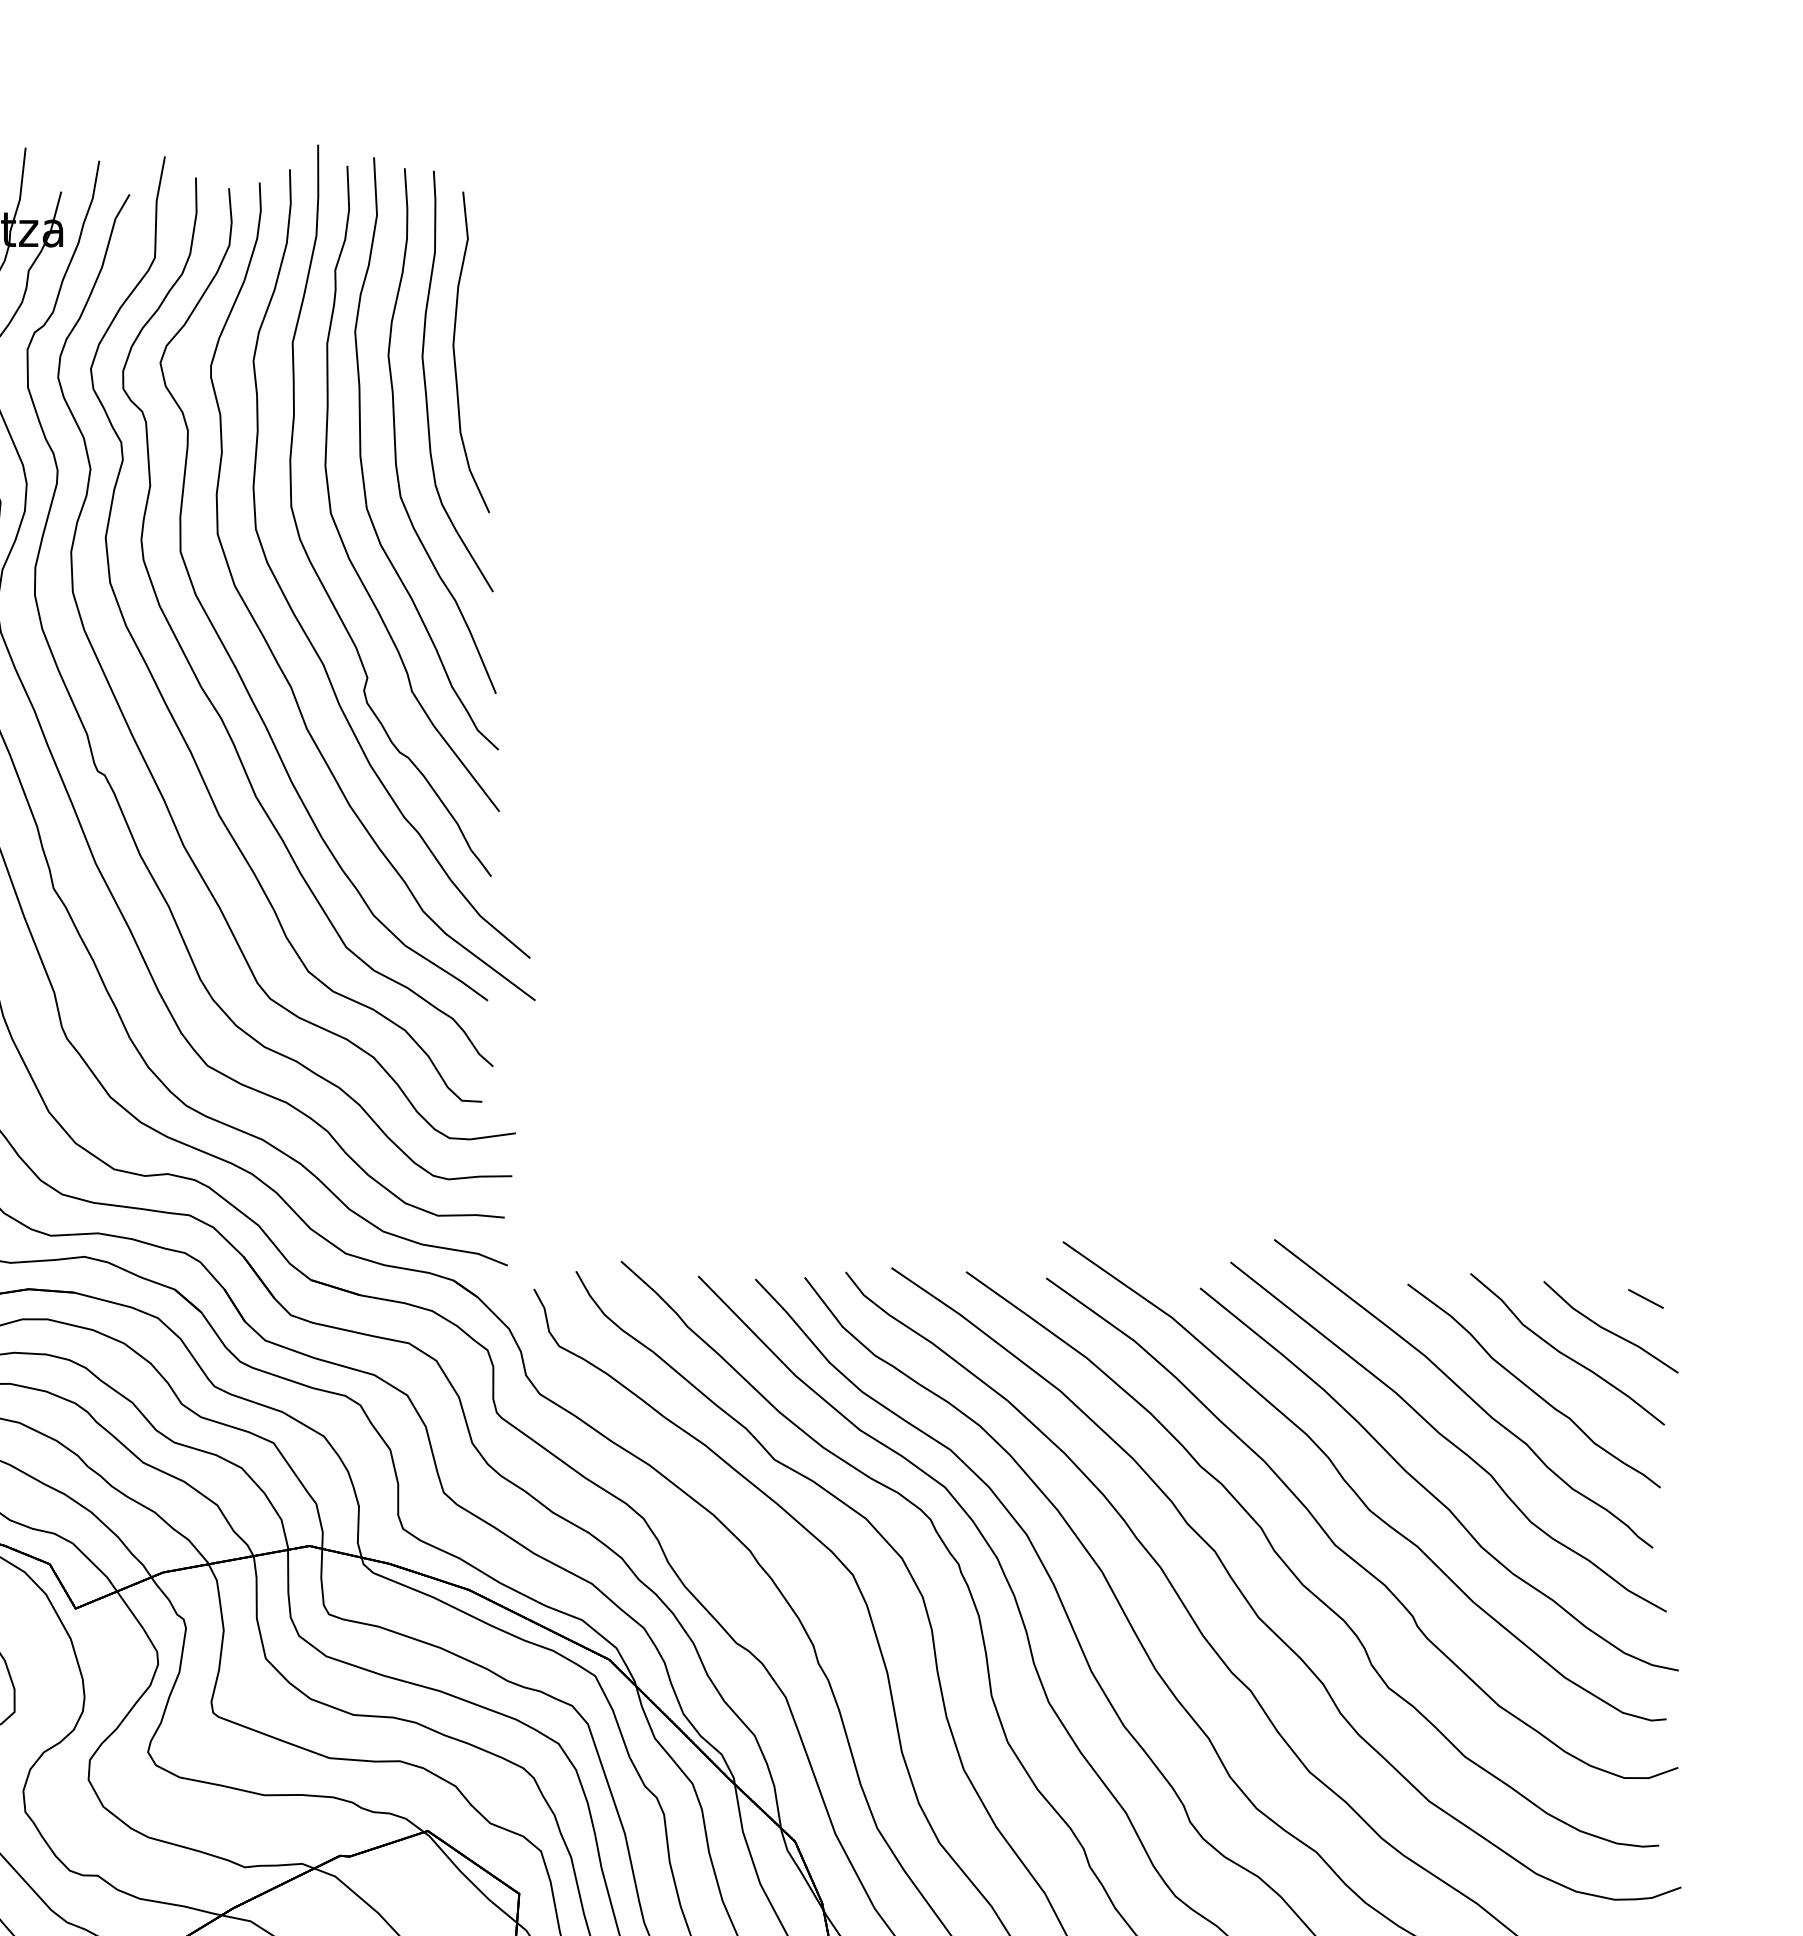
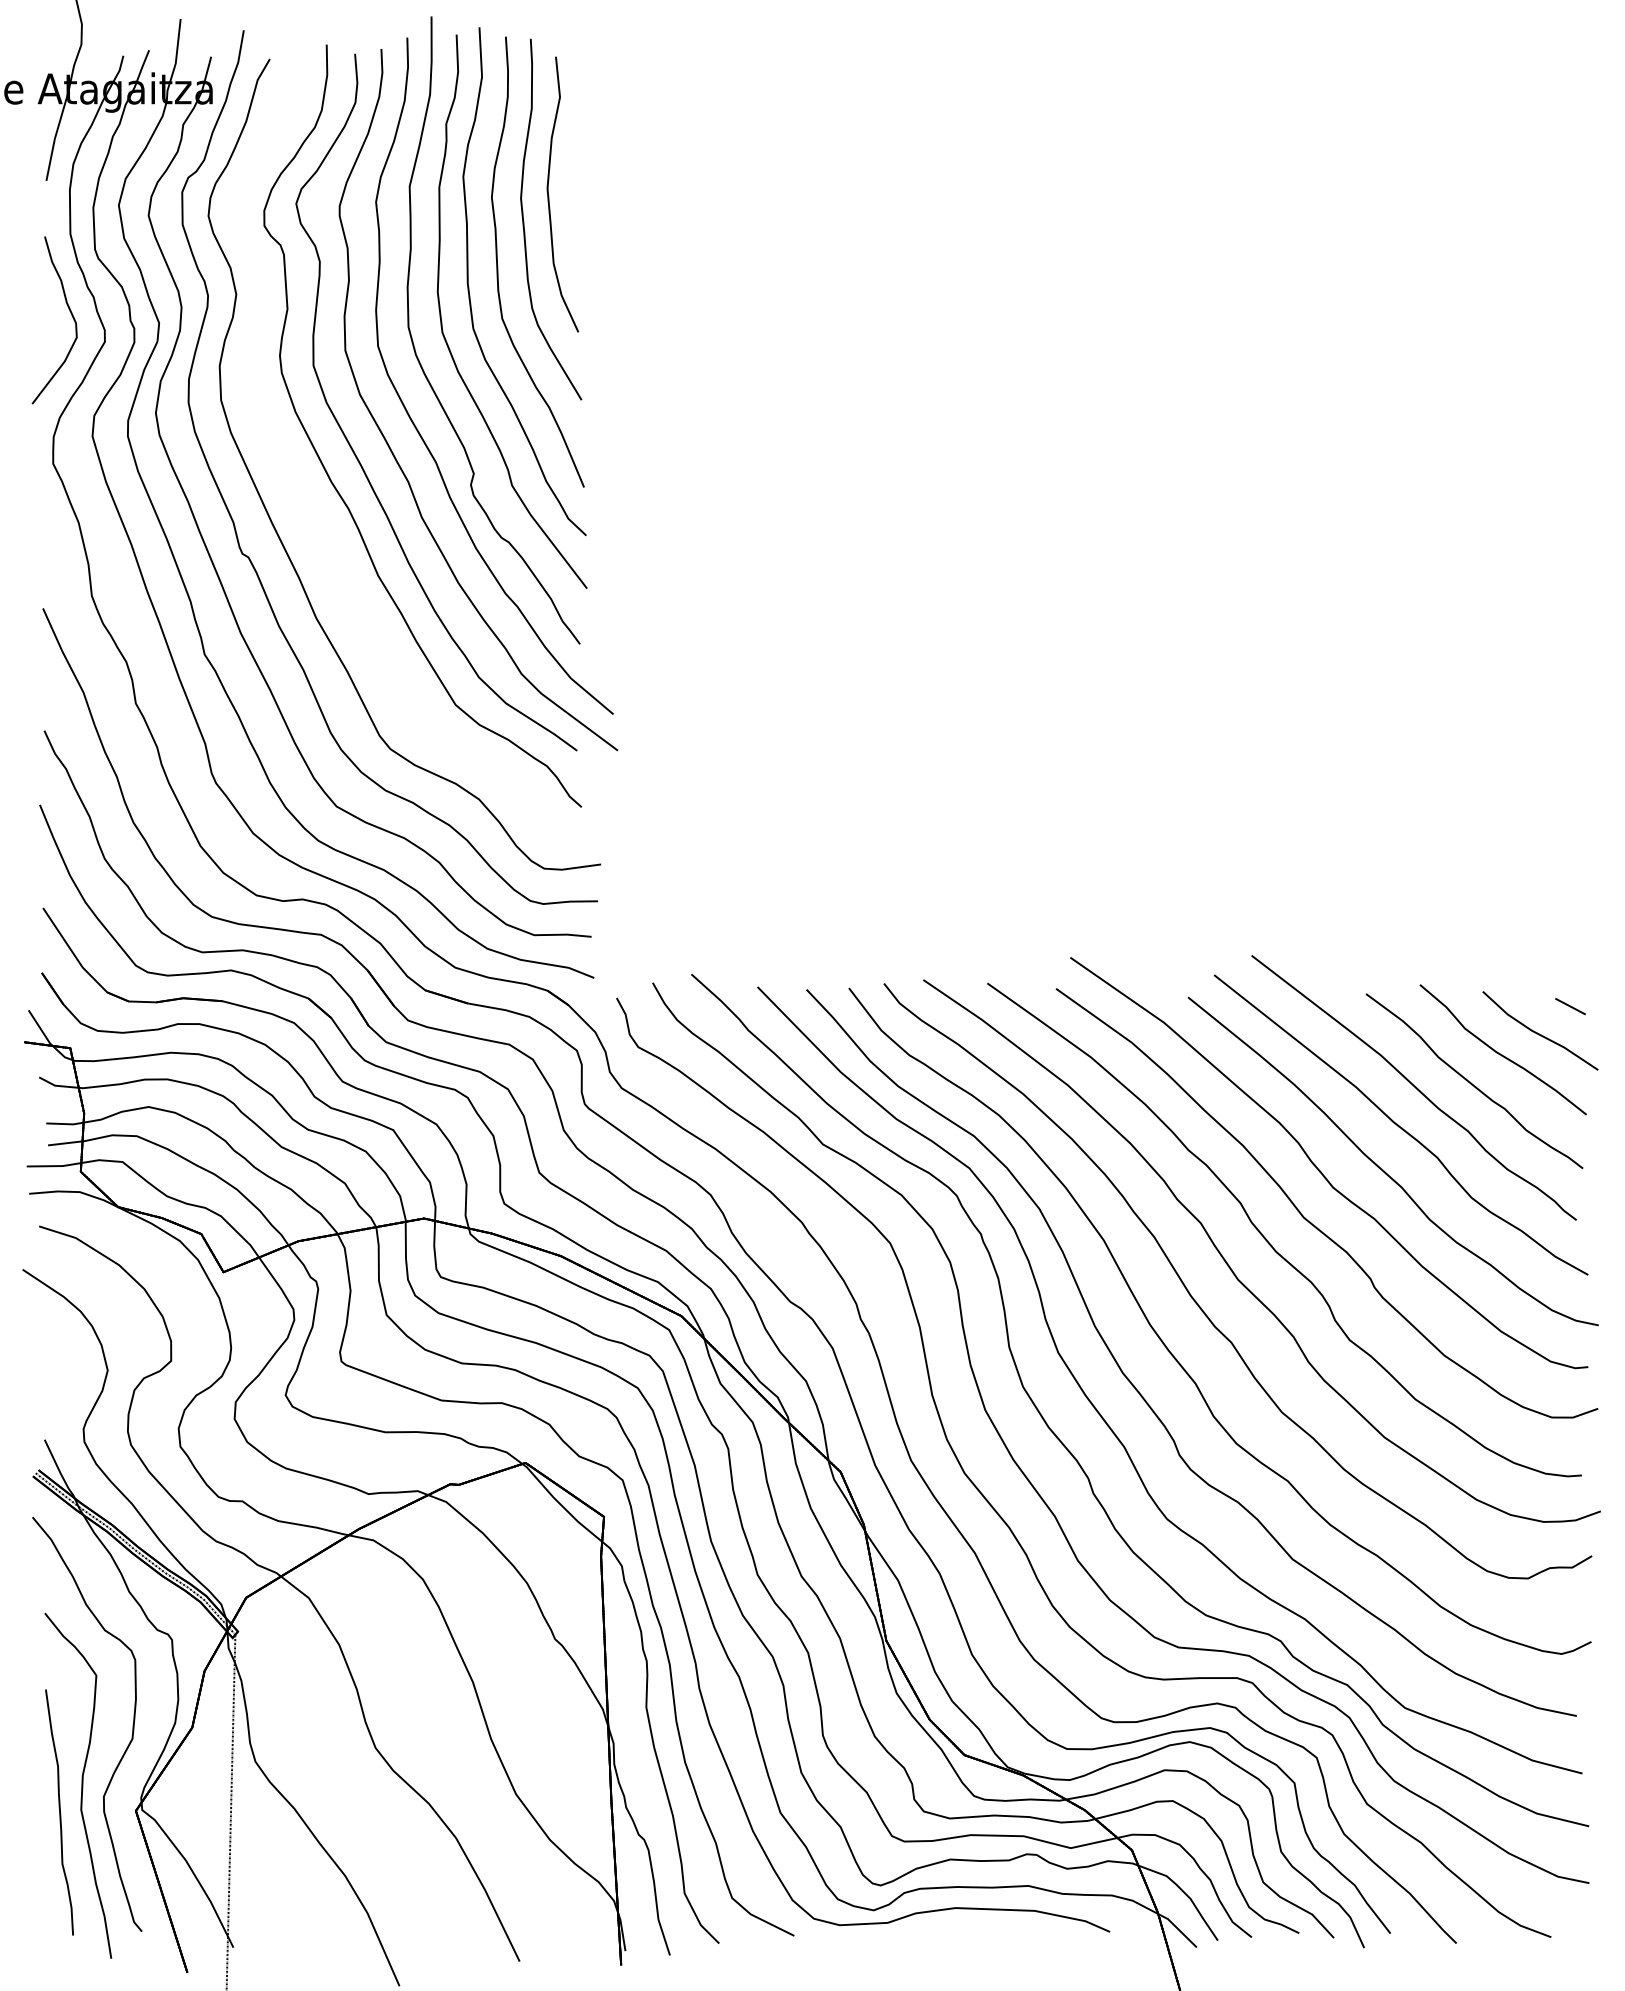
part: (160, 690) -> (296, 484), removed

